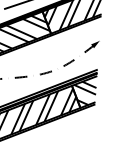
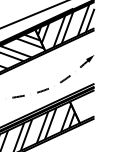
hatch: (85, 92) -> (83, 107), removed

